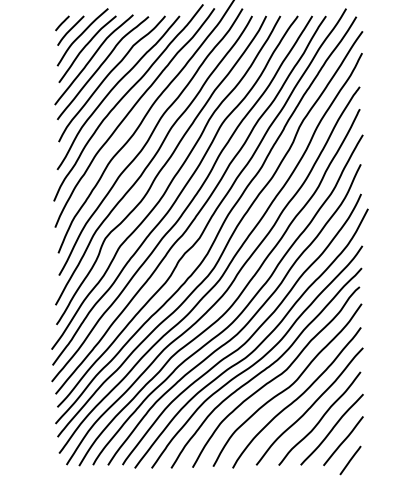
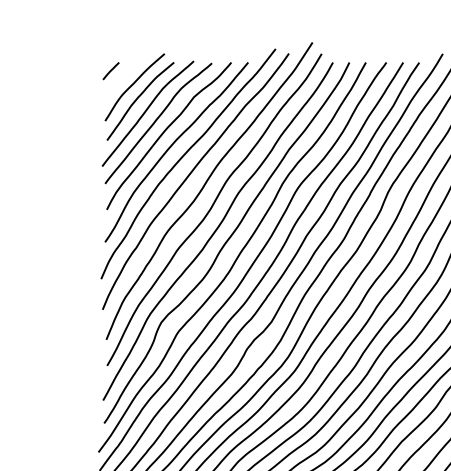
line: (70, 30) -> (120, 79), removed

